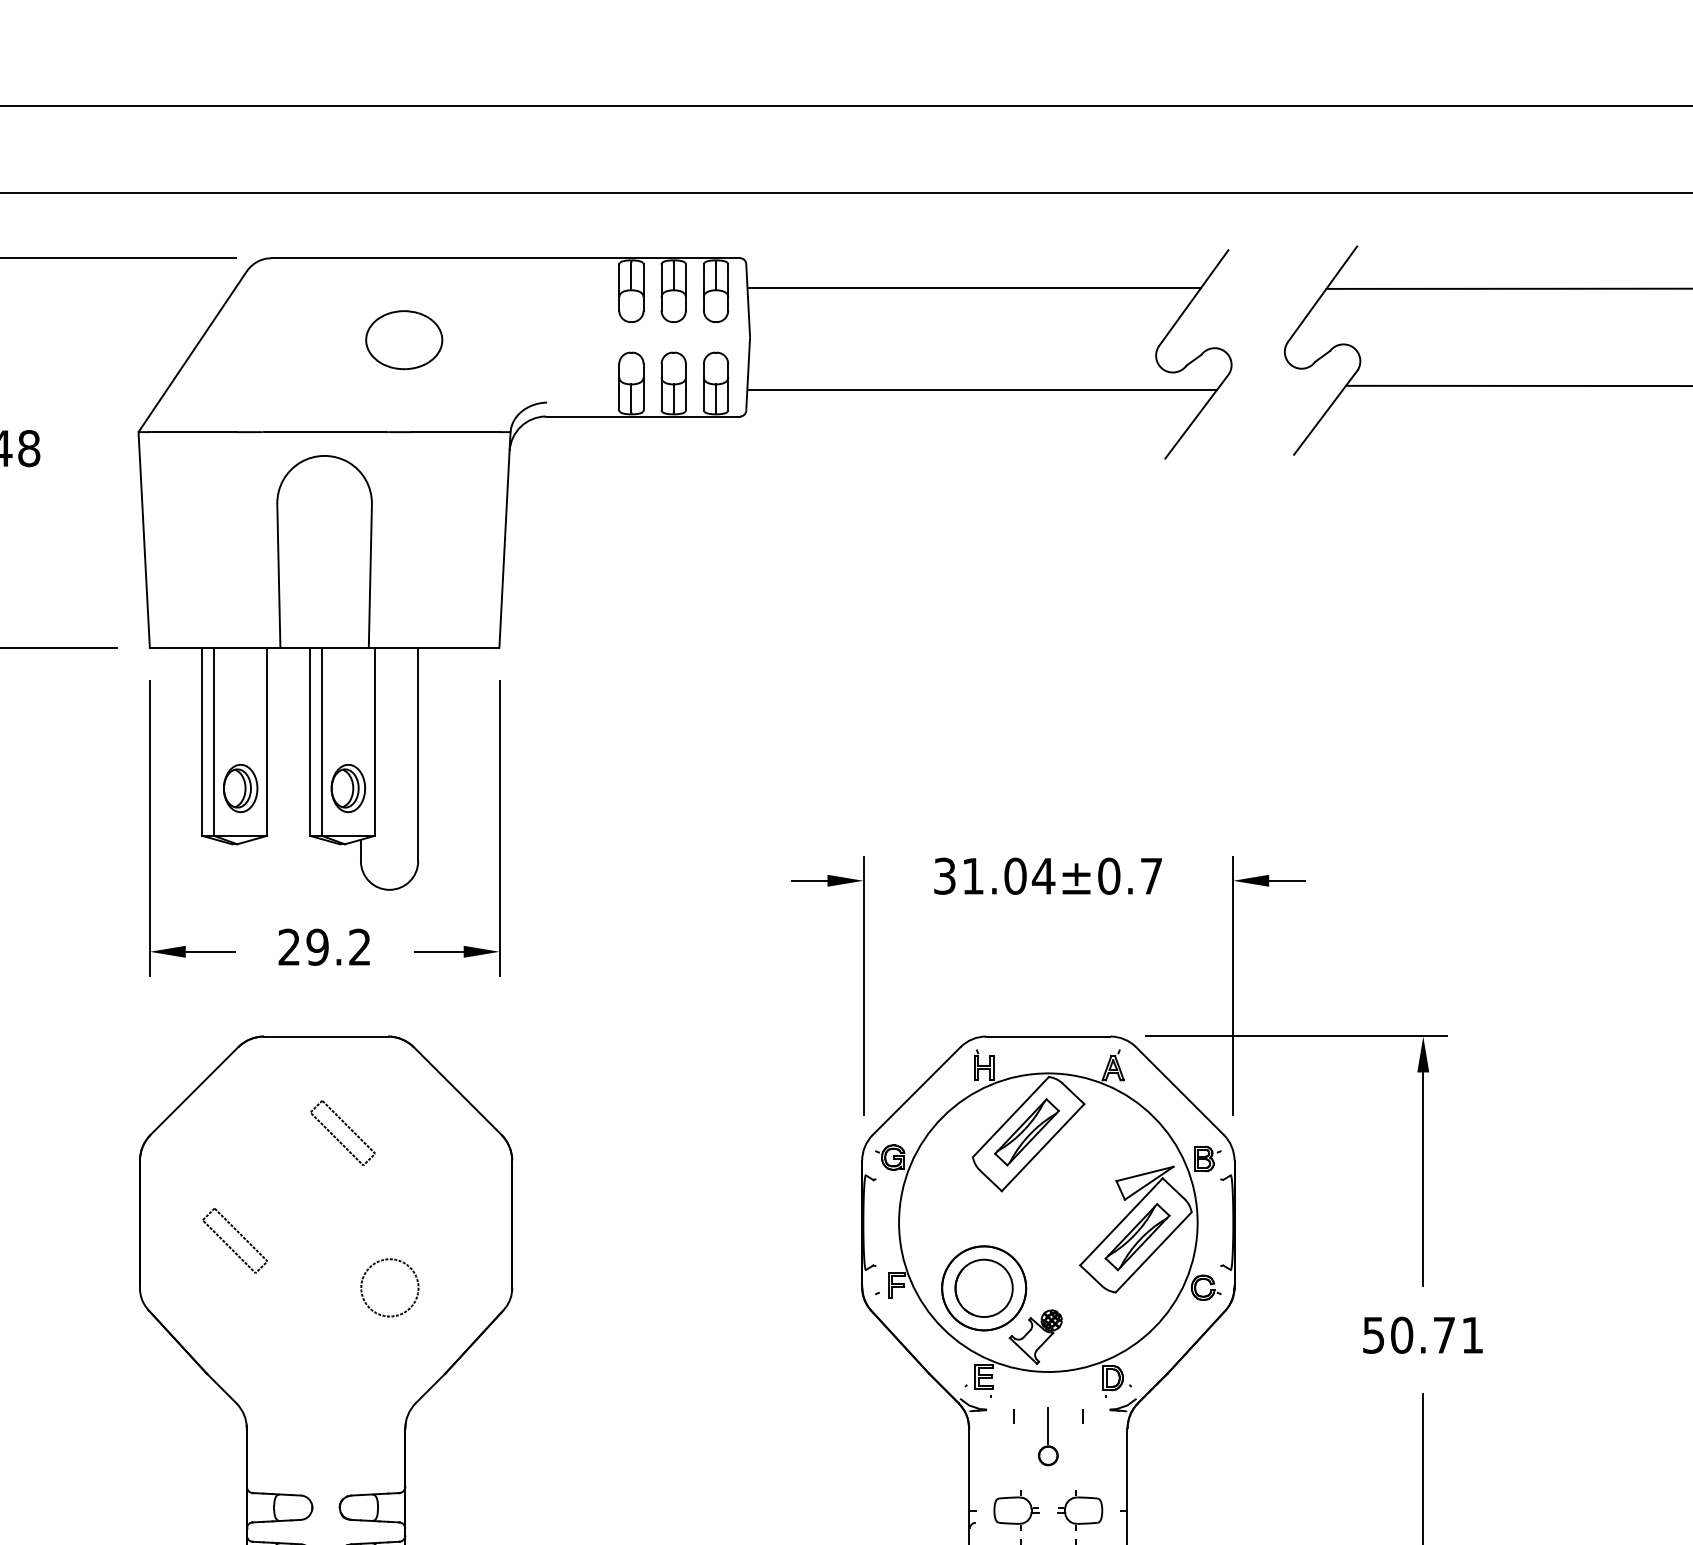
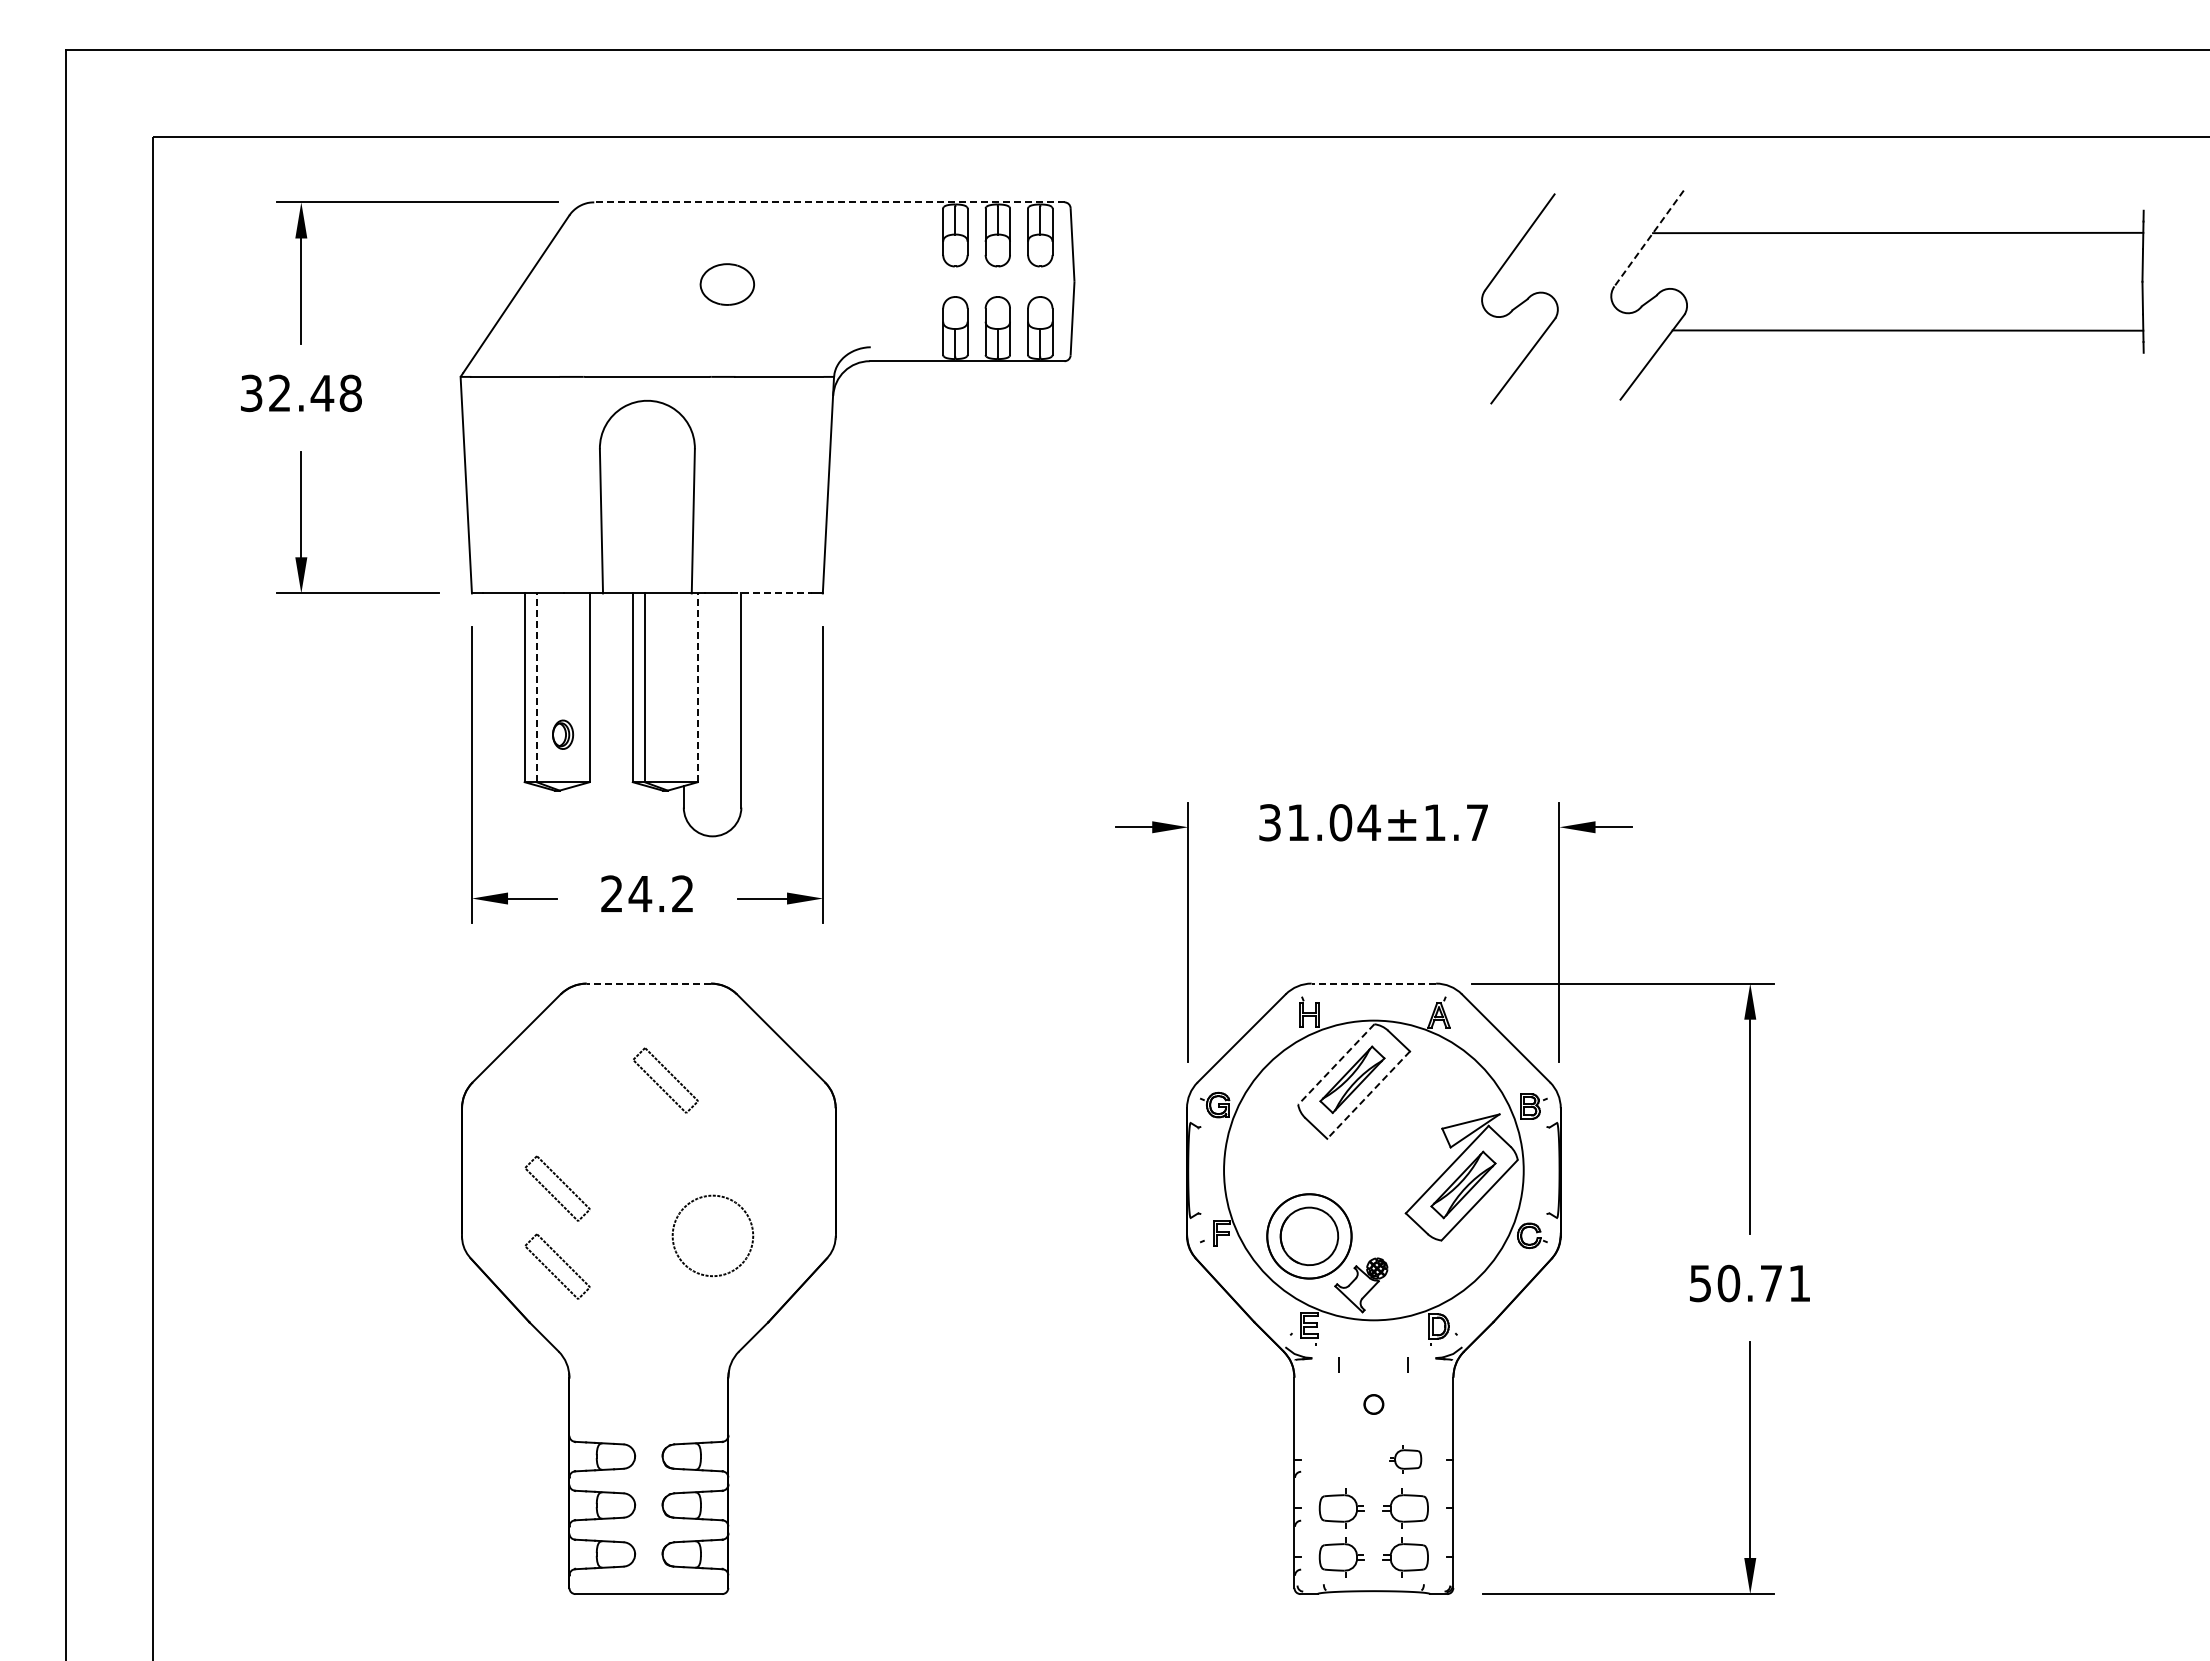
line: (505, 258) -> (828, 202), solid -> dashed
line: (974, 288) -> (1299, 232), removed
line: (1321, 294) -> (1648, 238), solid -> dashed
part: (404, 340) -> (727, 284), size x0.7
line: (982, 389) -> (1307, 334), removed
line: (448, 647) -> (771, 593), solid -> dashed
line: (214, 741) -> (536, 687), solid -> dashed
line: (374, 741) -> (697, 687), solid -> dashed
part: (240, 788) -> (562, 734), size x0.6
part: (347, 788) -> (670, 734), removed
text: (1108, 876) -> (1434, 822), 31.04±0.7 -> 31.04±1.7
text: (317, 946) -> (640, 893), 29.2 -> 24.2
line: (325, 1036) -> (648, 983), solid -> dashed
line: (1047, 1036) -> (1373, 983), solid -> dashed
line: (1010, 1117) -> (1335, 1064), solid -> dashed
line: (1042, 1147) -> (1368, 1095), solid -> dashed
circle: (389, 1287) -> (712, 1235), size x1.4
part: (240, 1313) -> (562, 1261), added
line: (1047, 1425) -> (1373, 1374), removed
part: (1016, 1510) -> (1341, 1459), removed
part: (1079, 1510) -> (1405, 1459), size x0.7

